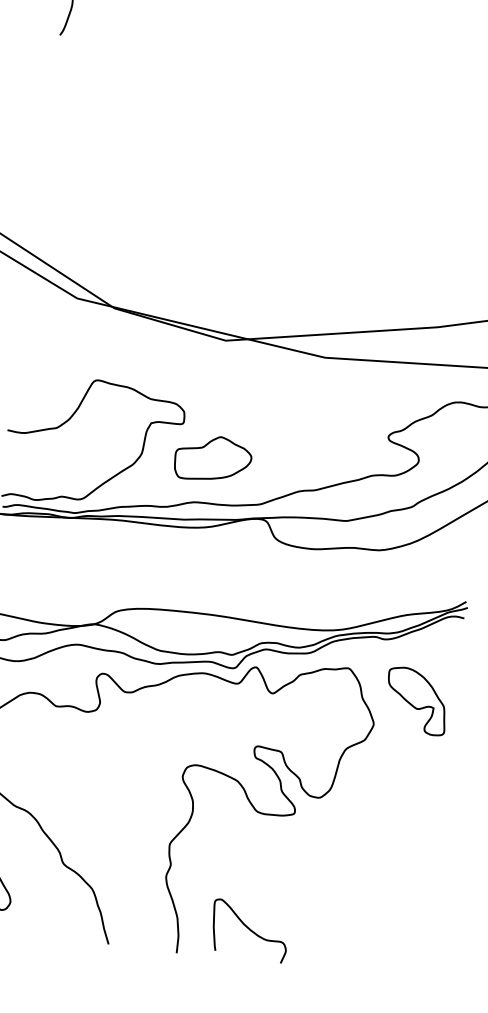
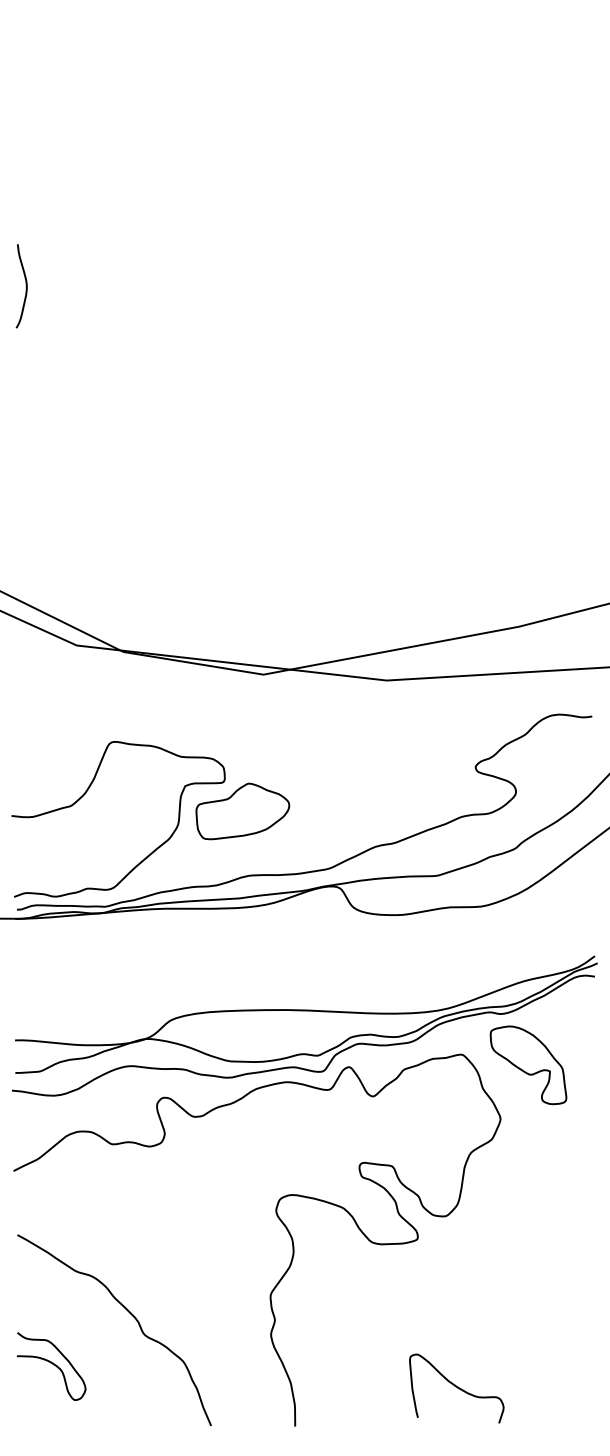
part: (212, 459) -> (242, 811), moved
part: (416, 701) -> (528, 1065), moved
curve: (249, 930) -> (456, 1387), moved

